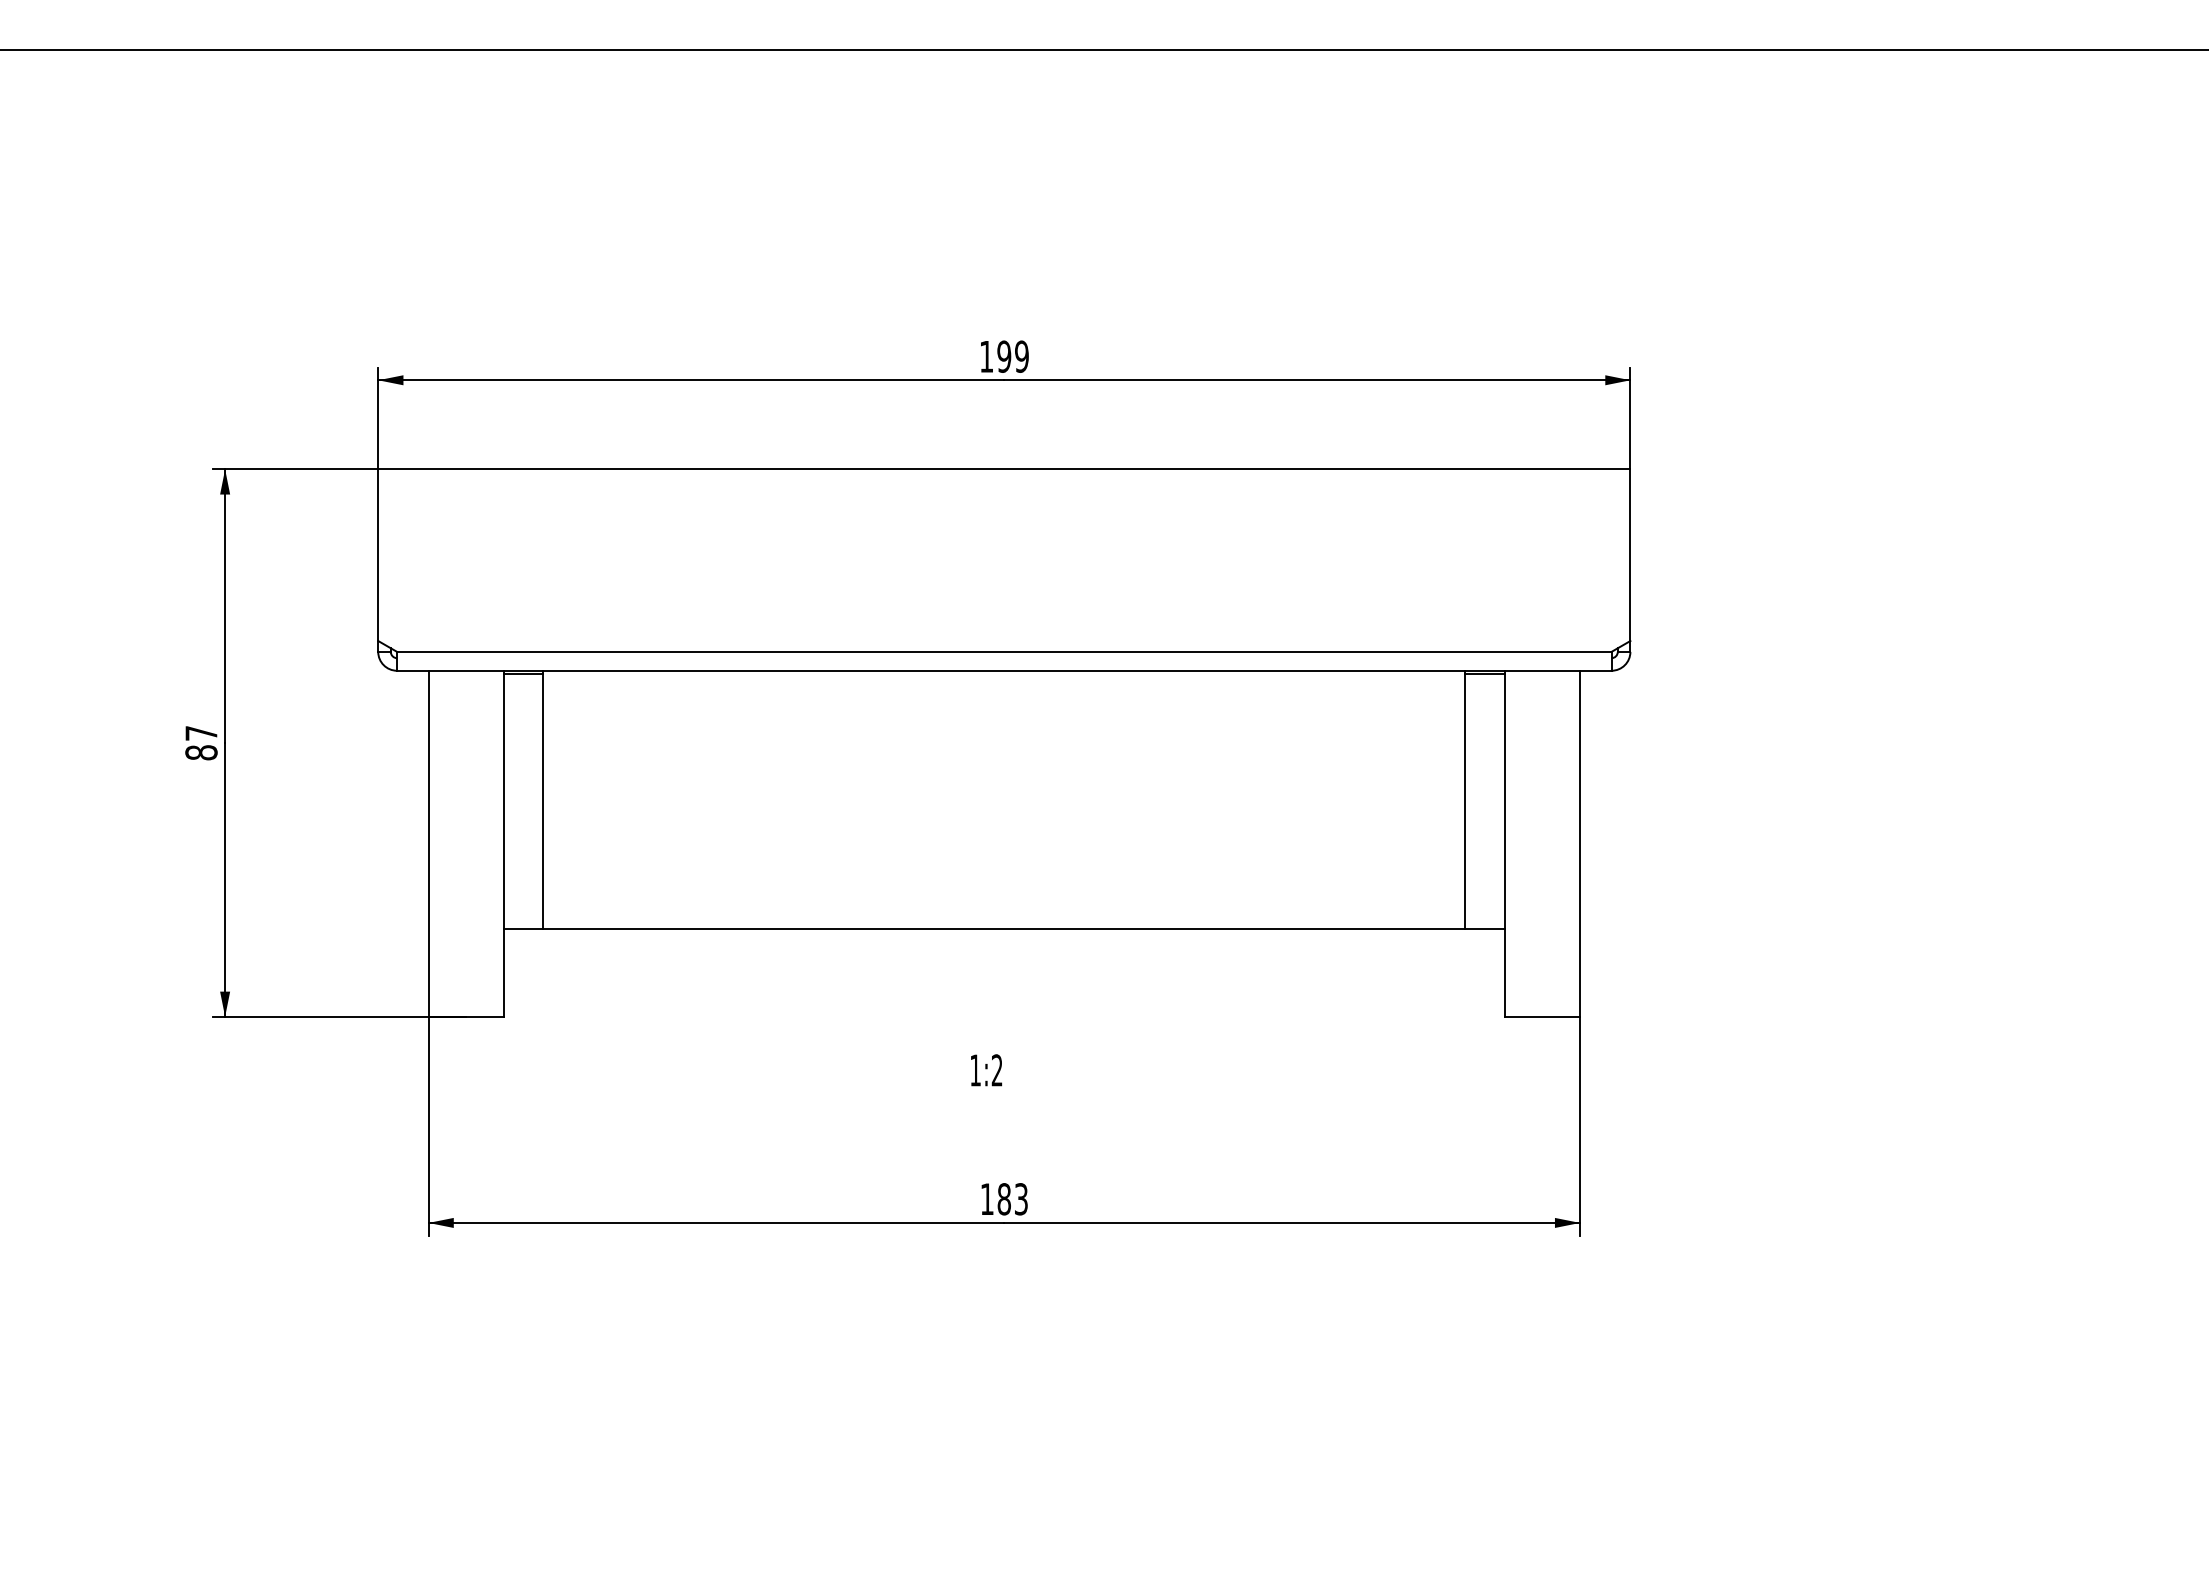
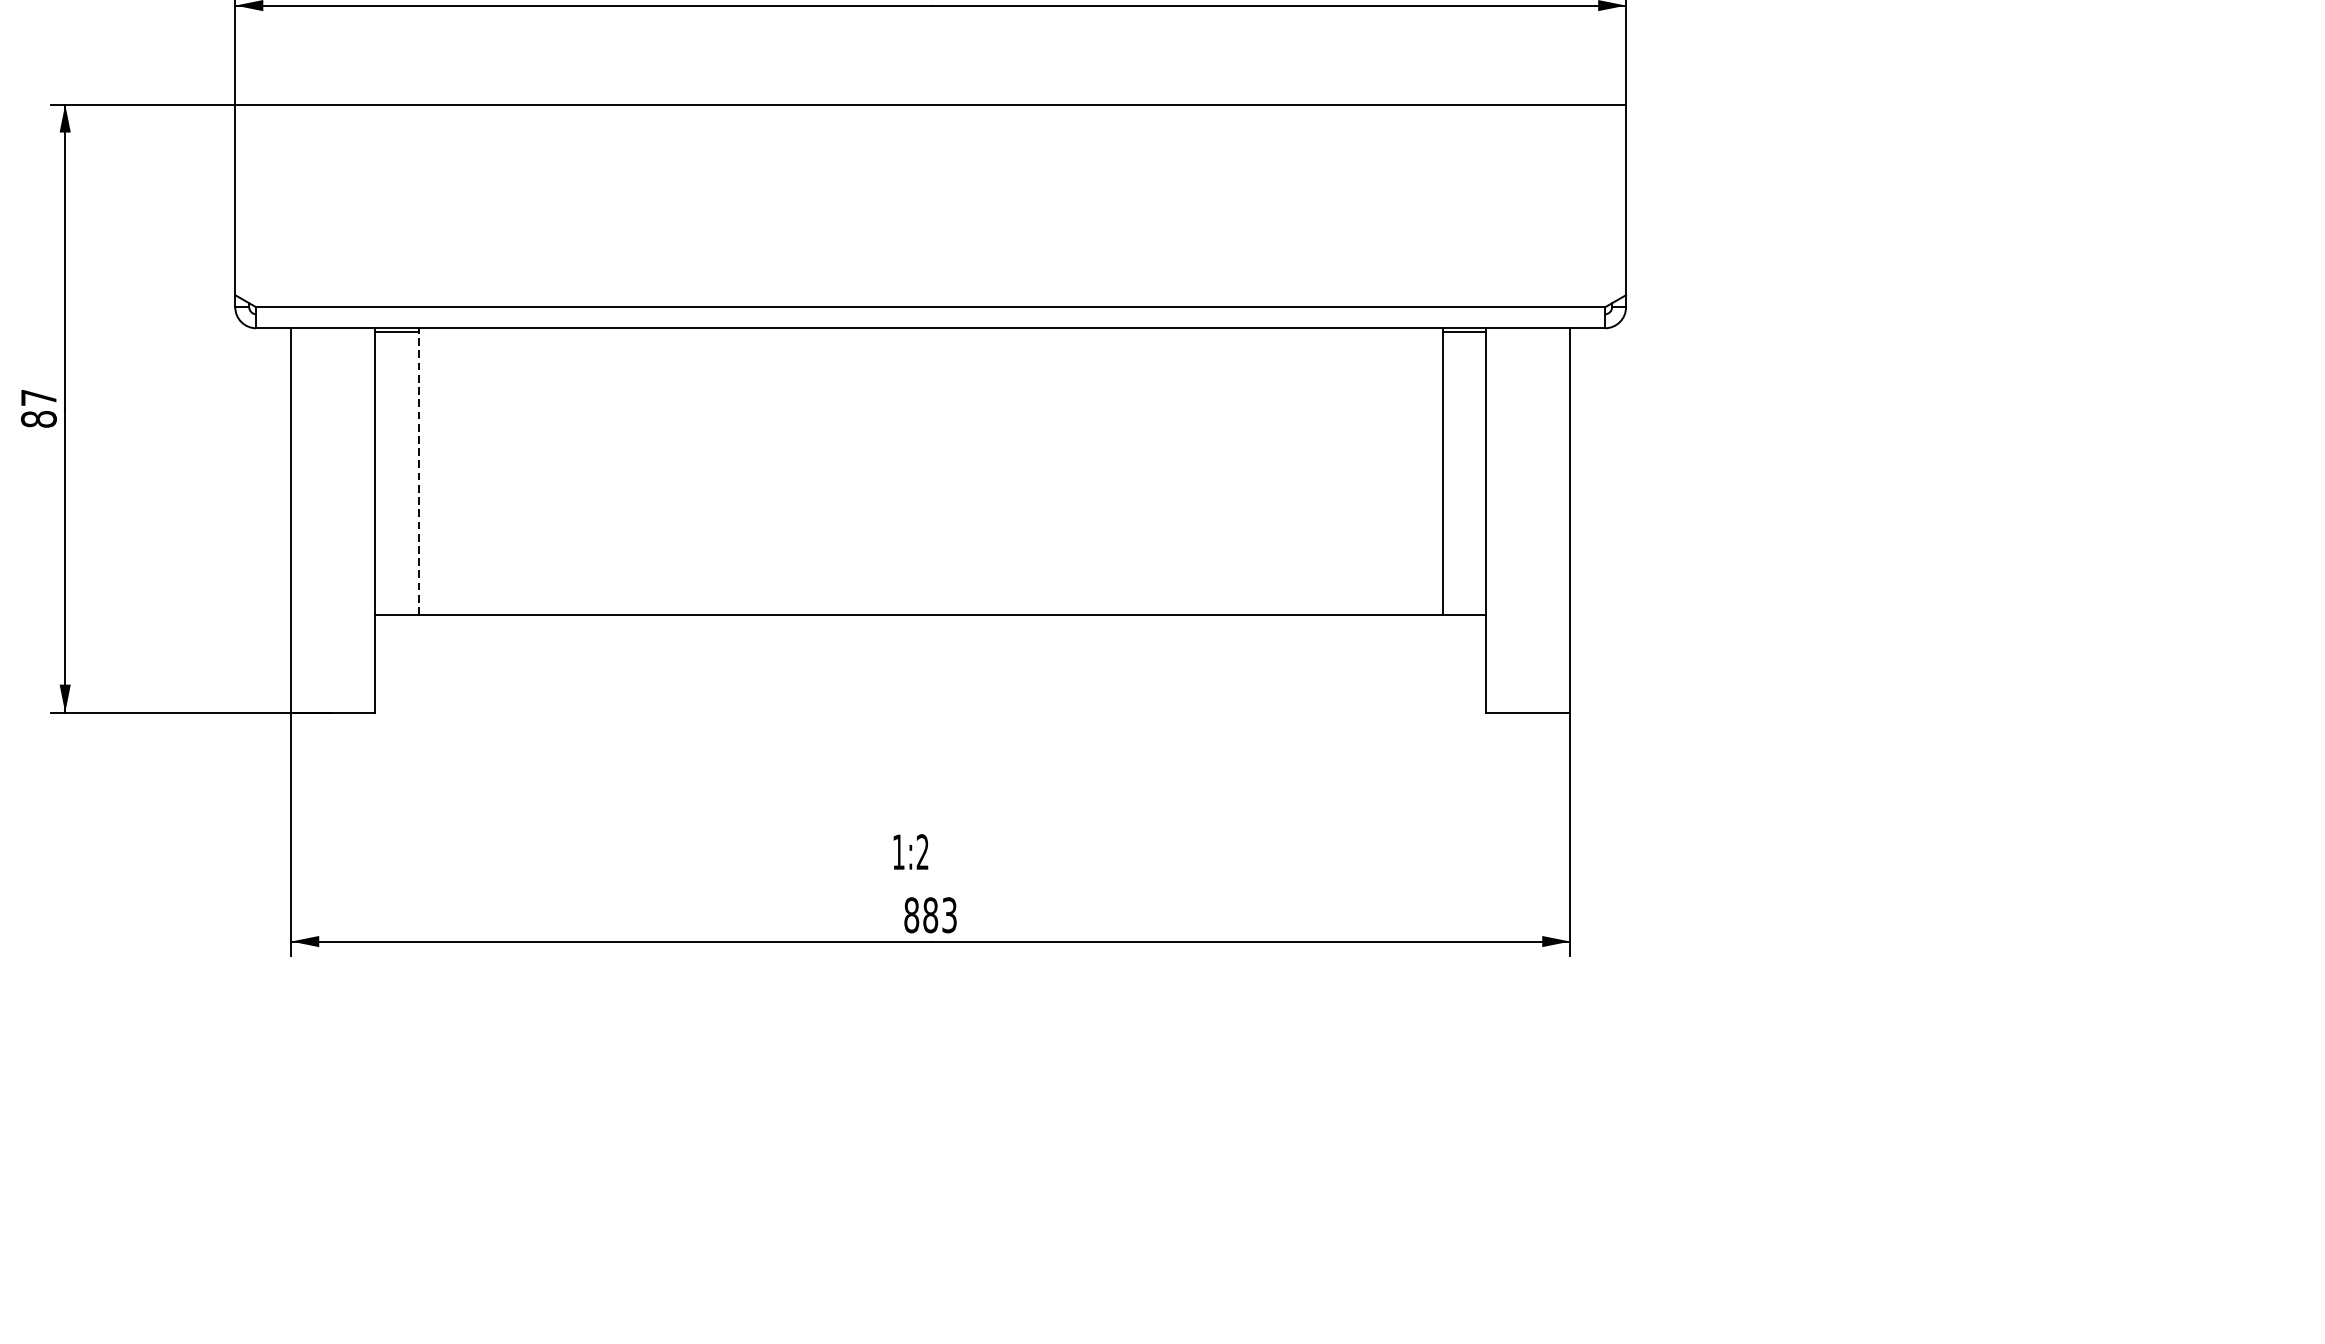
line: (543, 799) -> (418, 471), solid -> dashed
text: (986, 1070) -> (910, 852), moved
text: (986, 1199) -> (910, 915), 183 -> 883

